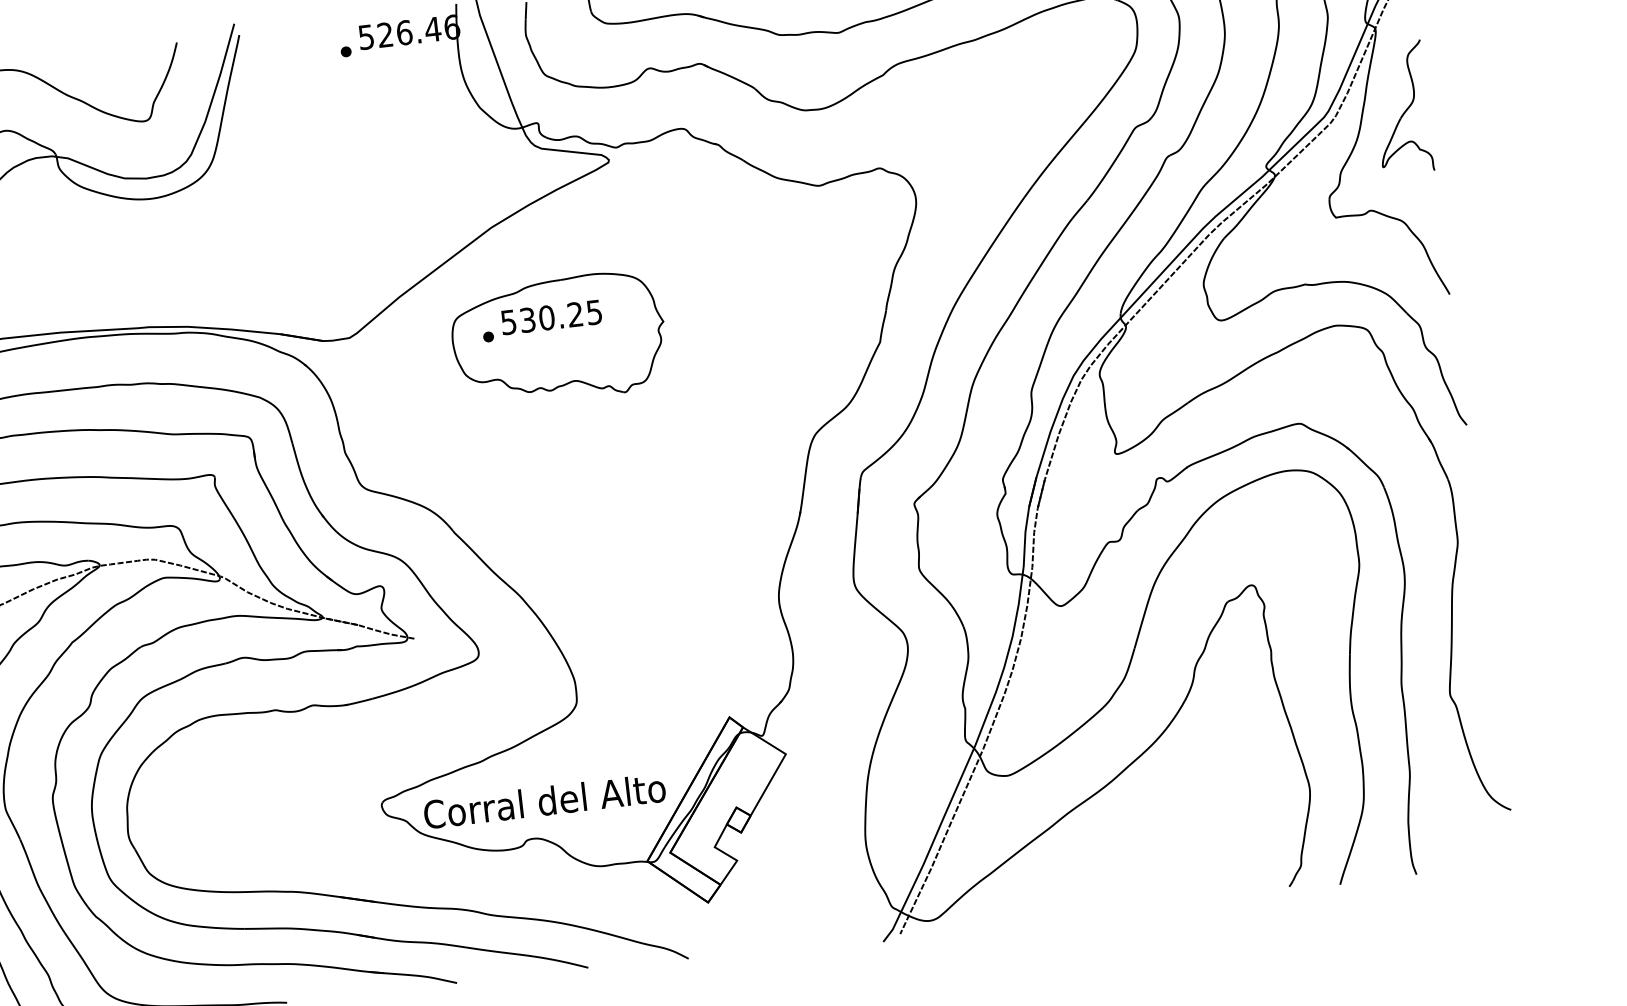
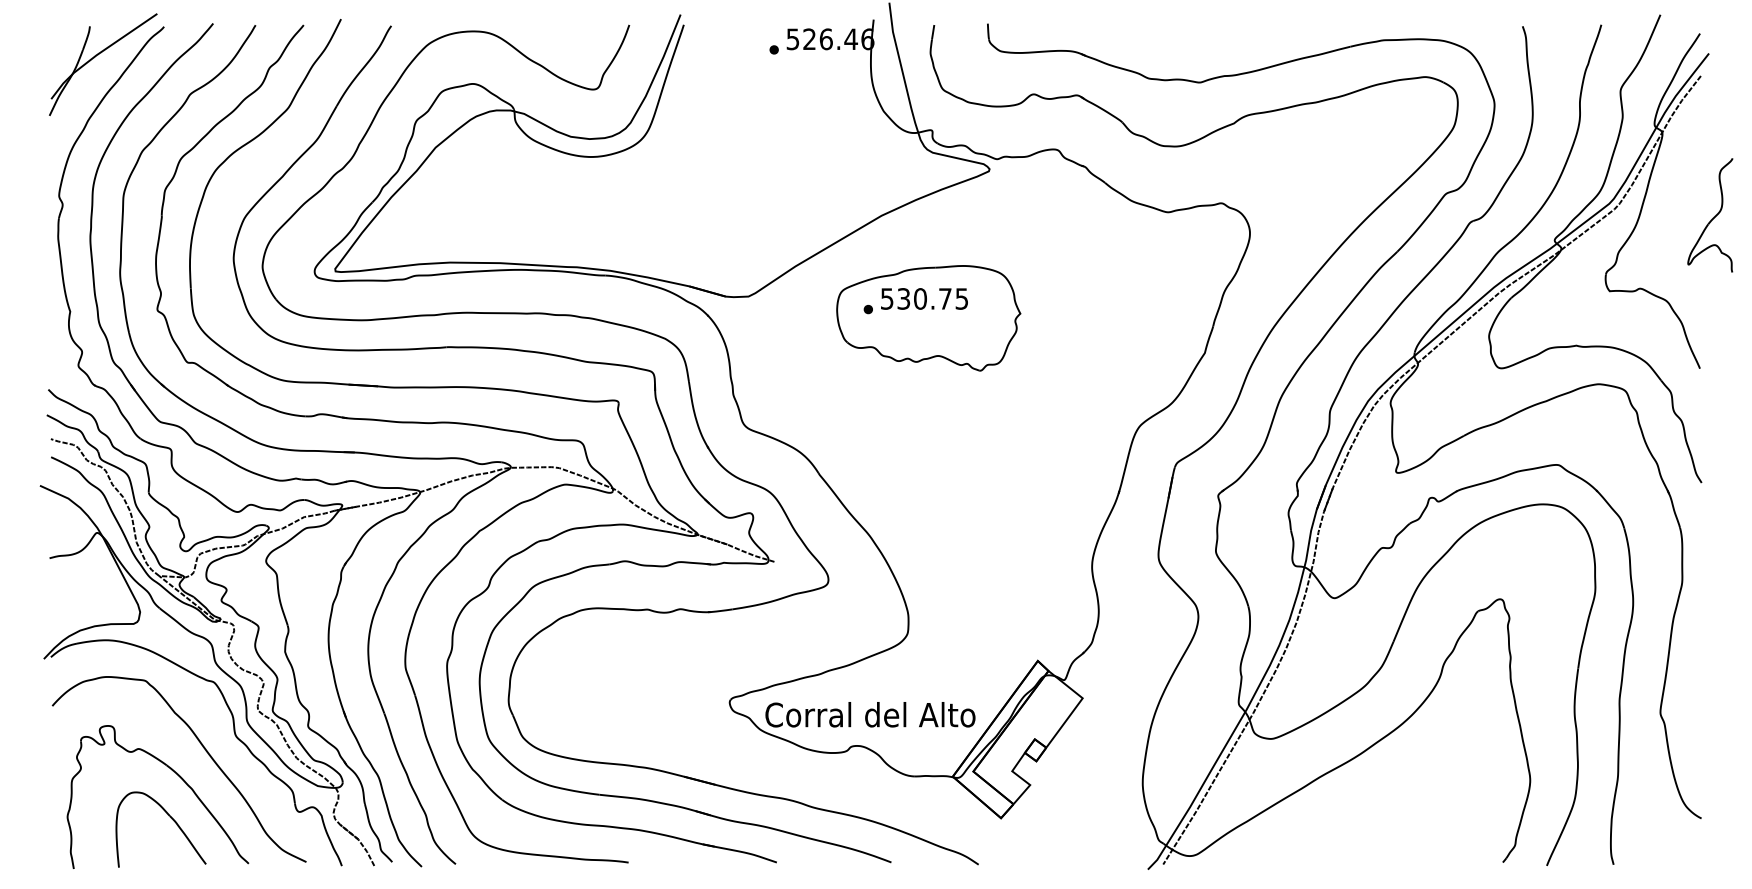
part: (1402, 108) -> (1710, 215), moved
text: (575, 314) -> (945, 298), 530.25 -> 530.75

